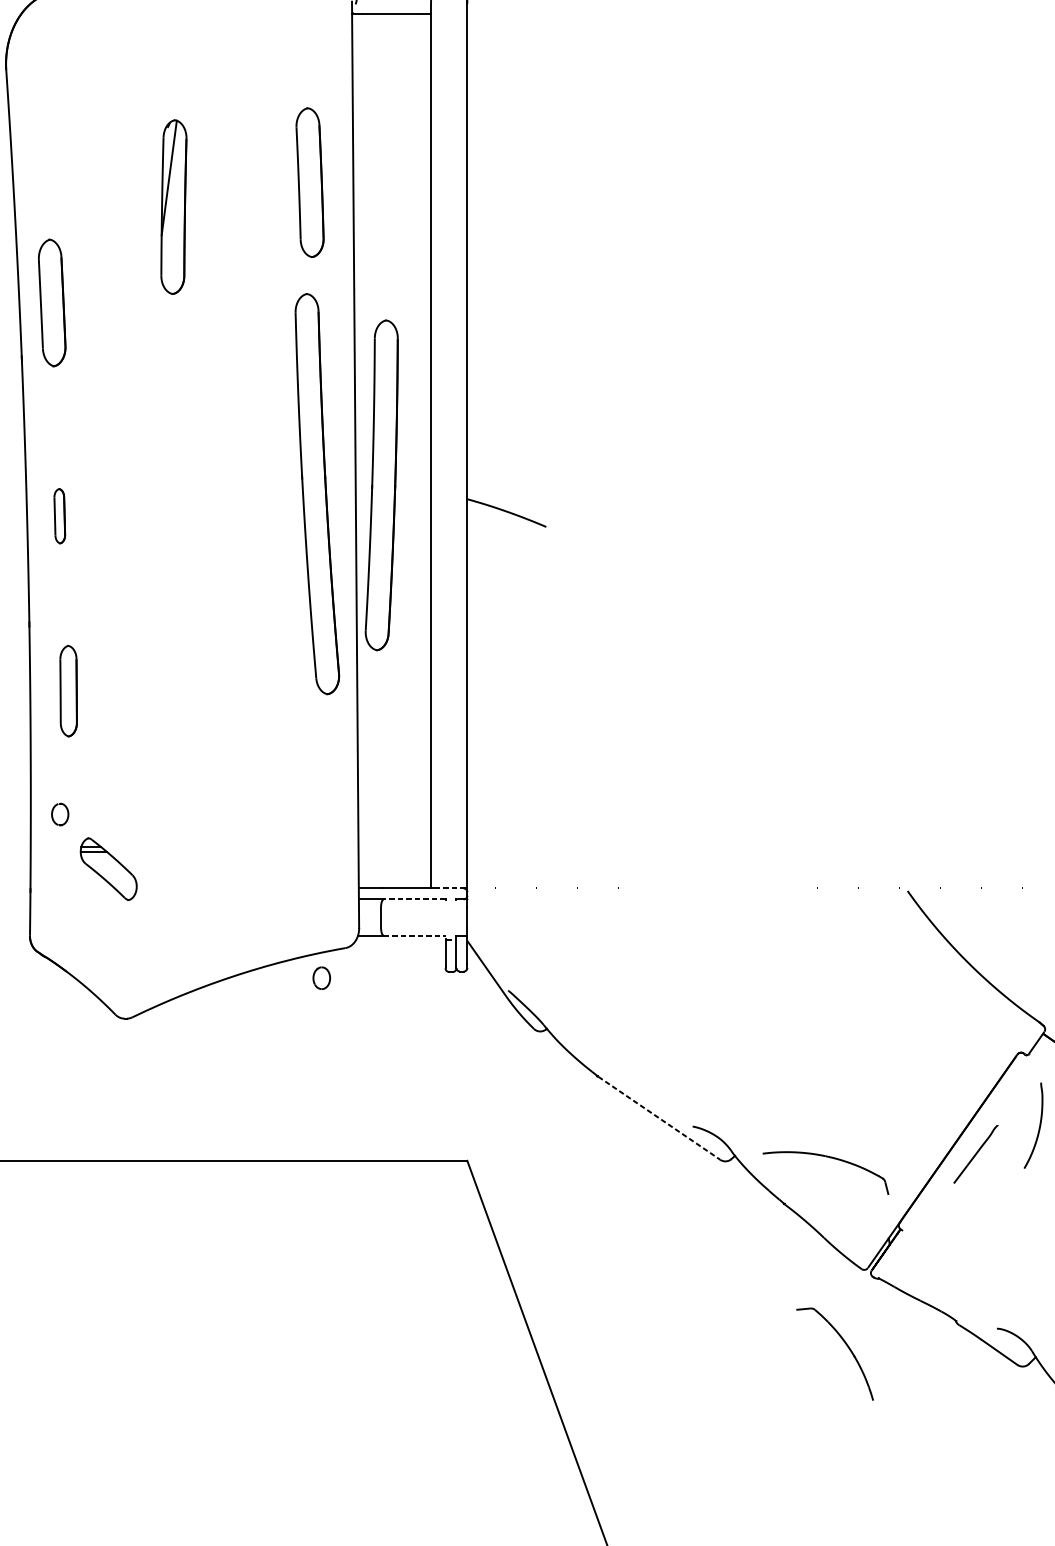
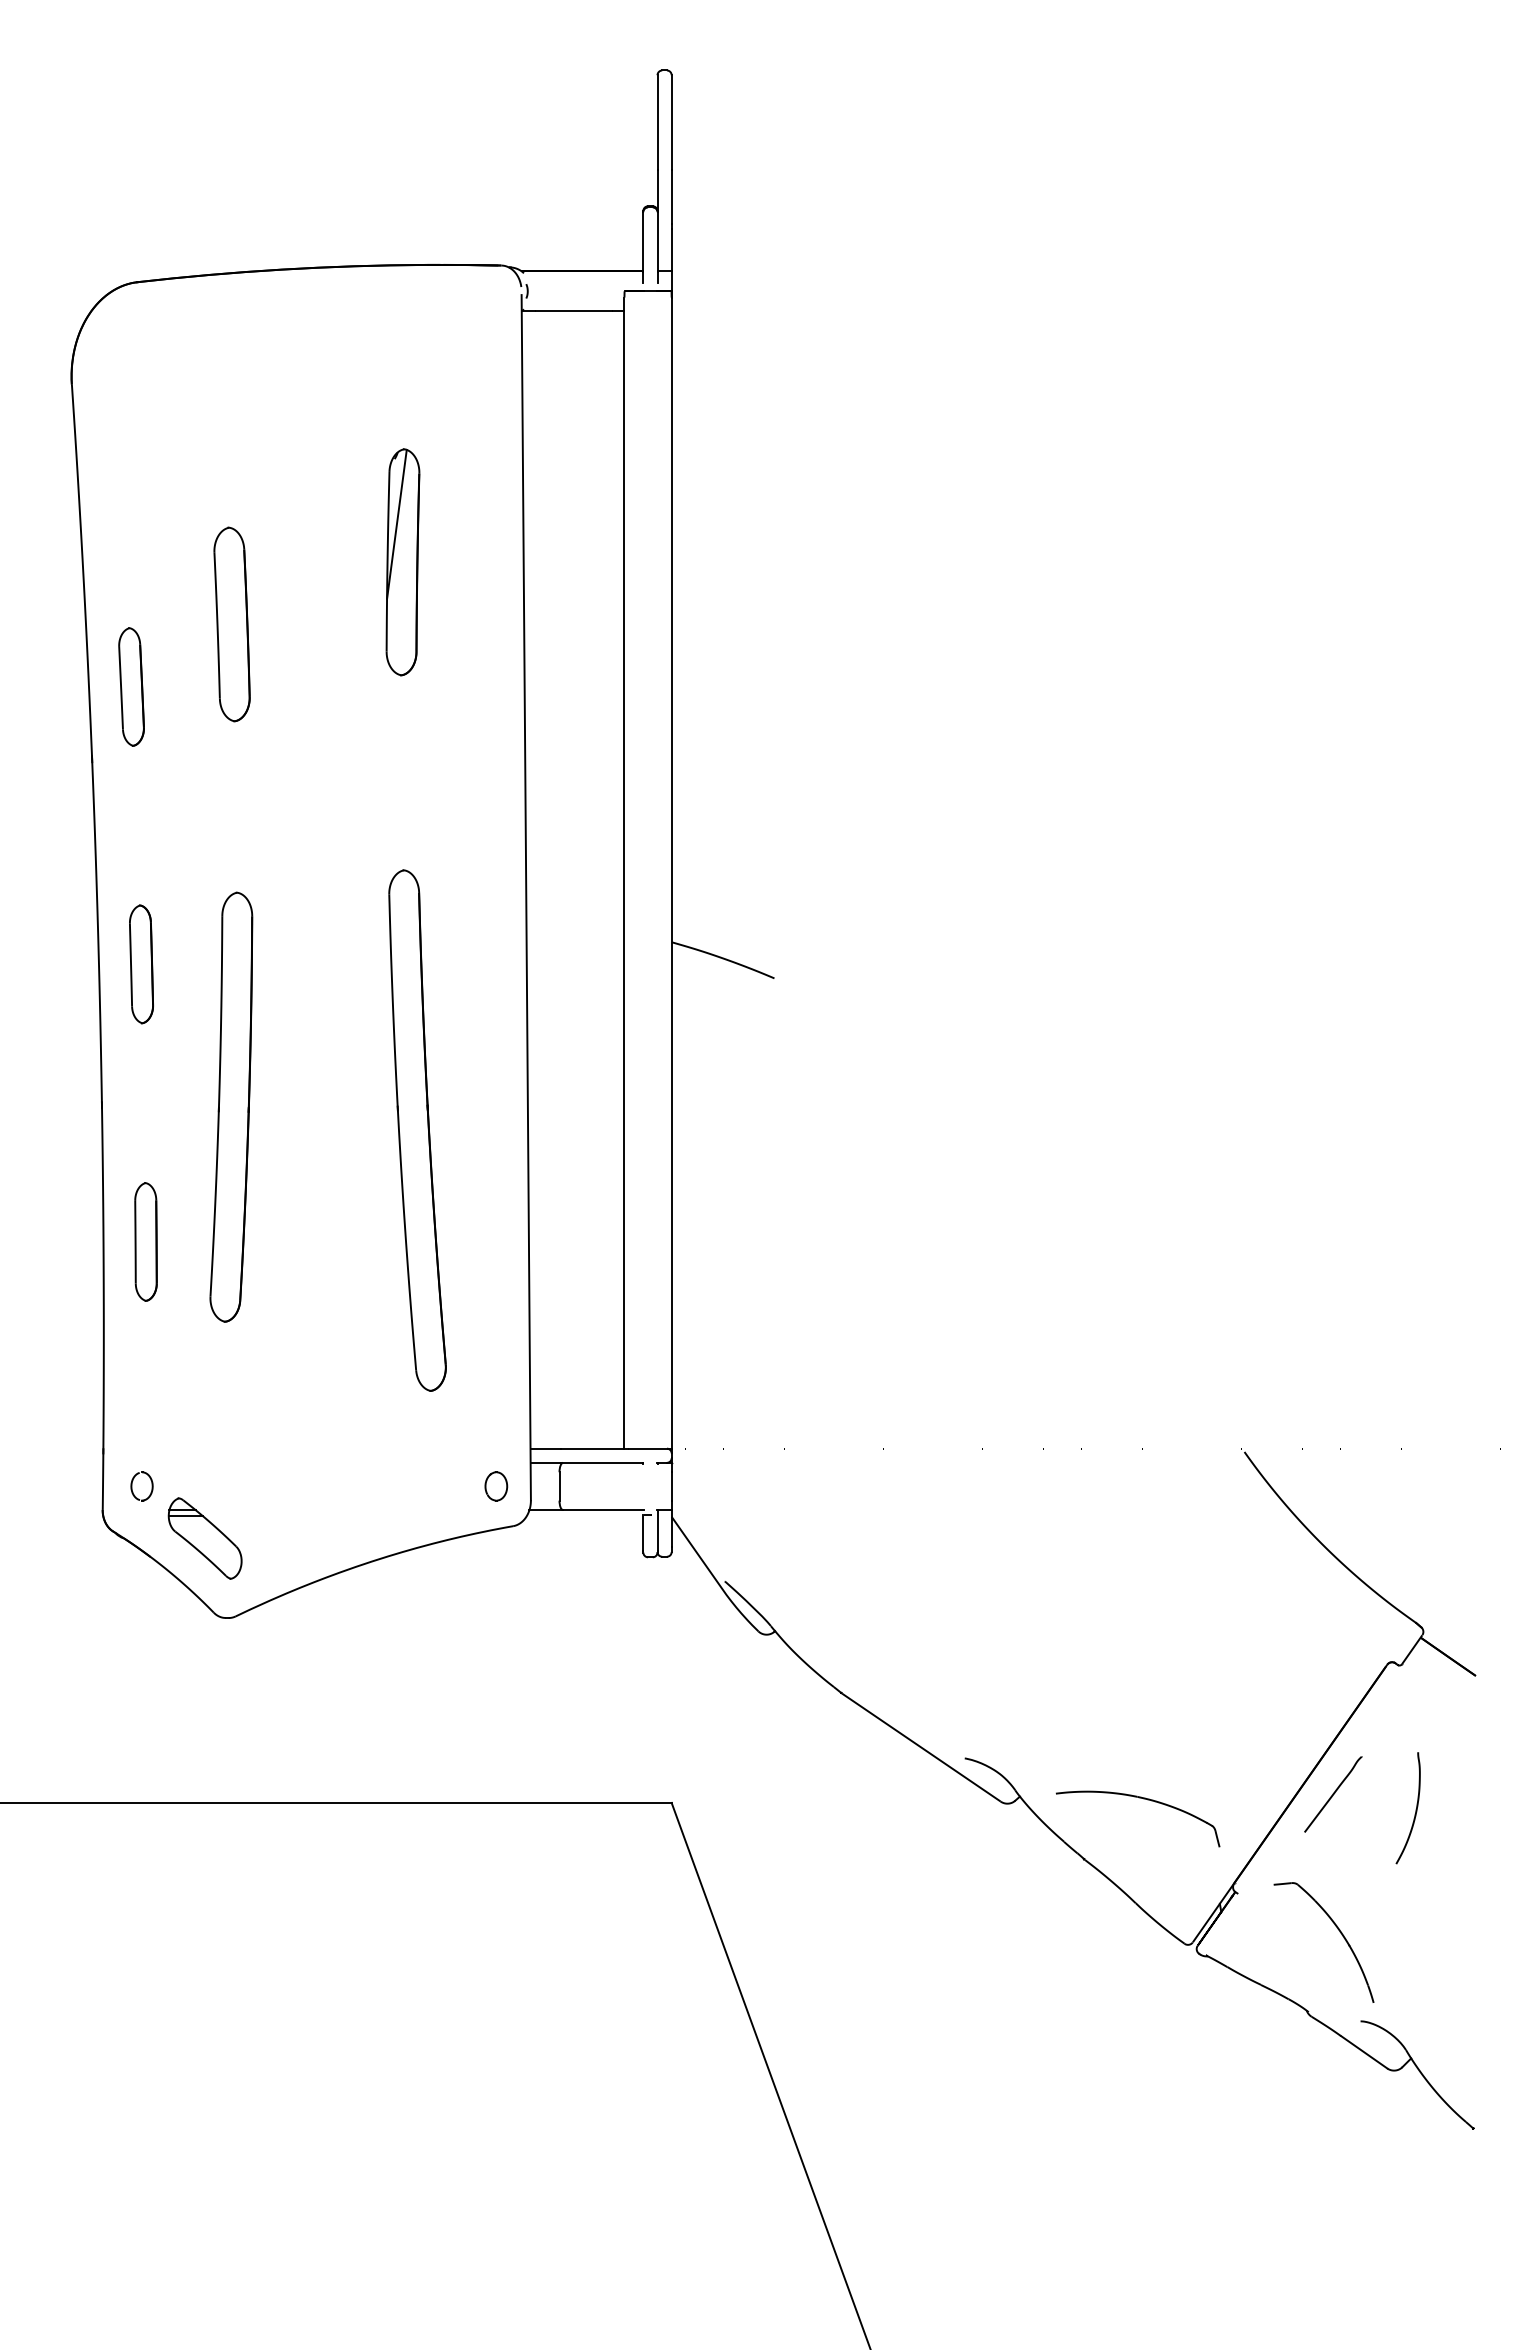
part: (309, 182) -> (231, 624), moved
part: (173, 207) -> (402, 562), moved
part: (52, 302) -> (131, 686), size x0.71
part: (381, 484) -> (231, 1106), moved
part: (317, 494) -> (417, 1130), moved
part: (59, 516) -> (141, 964), size x1.67
part: (68, 690) -> (145, 1241), moved
part: (52, 814) -> (132, 1486), moved
part: (108, 869) -> (204, 1538), moved
line: (449, 888) -> (648, 1448), dashed -> solid
line: (413, 899) -> (601, 1462), dashed -> solid
line: (414, 936) -> (603, 1510), dashed -> solid
part: (321, 978) -> (496, 1486), moved
line: (659, 1118) -> (921, 1747), dashed -> solid
curve: (1039, 1126) -> (1415, 1809), moved
part: (846, 1346) -> (1339, 1932), moved

